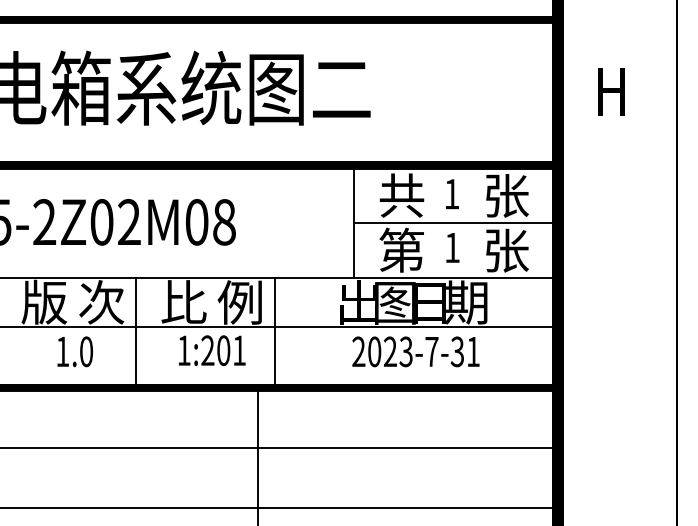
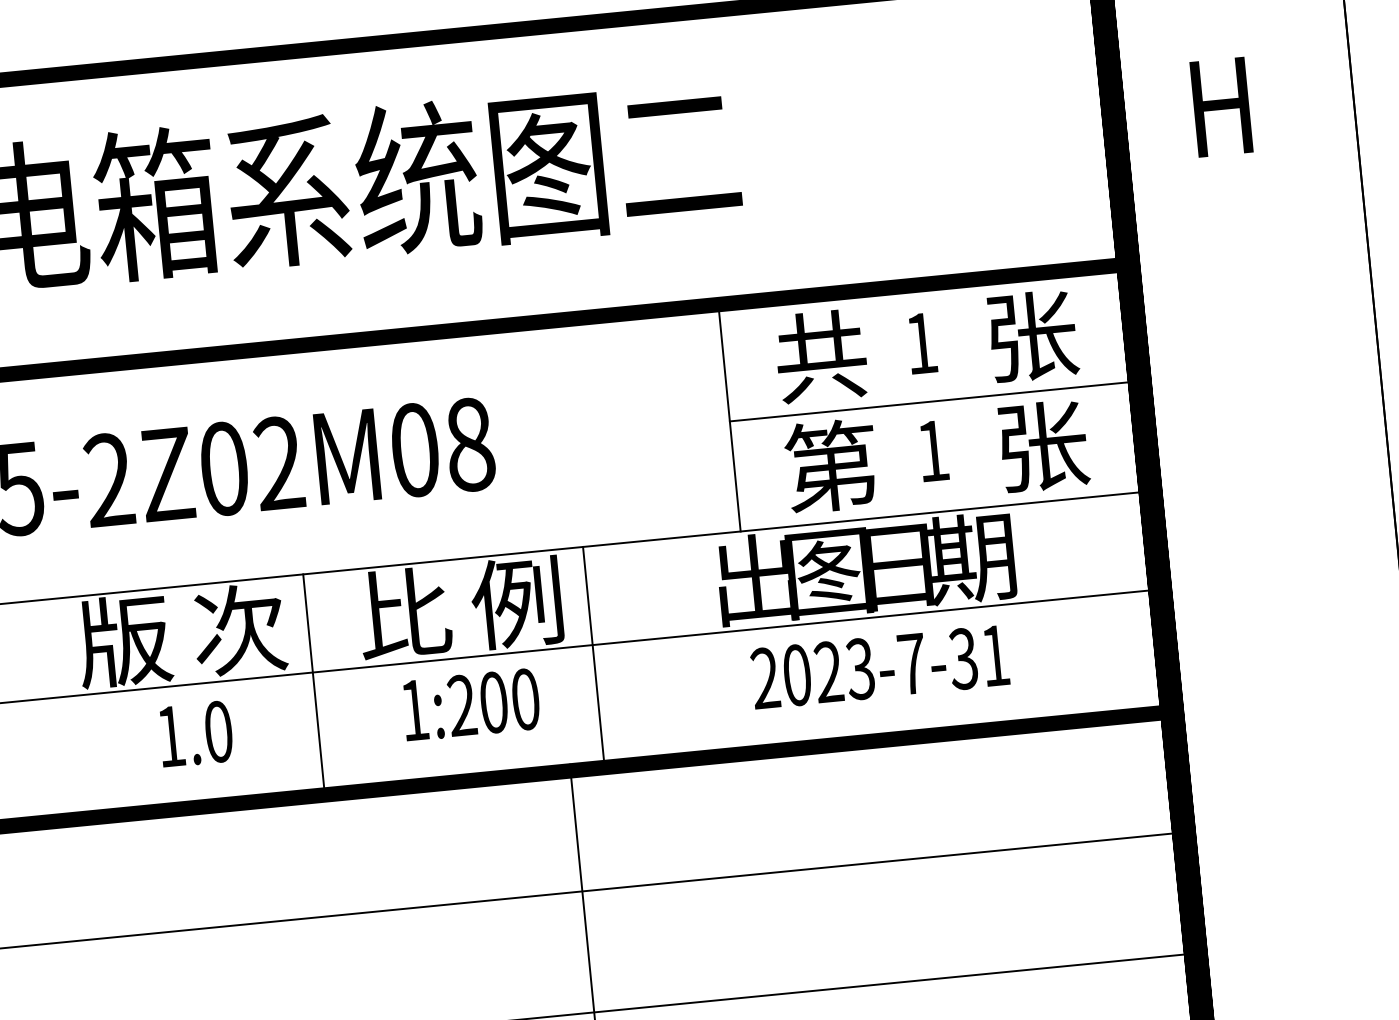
text: (239, 350) -> (525, 699), 1:201 -> 1:200

